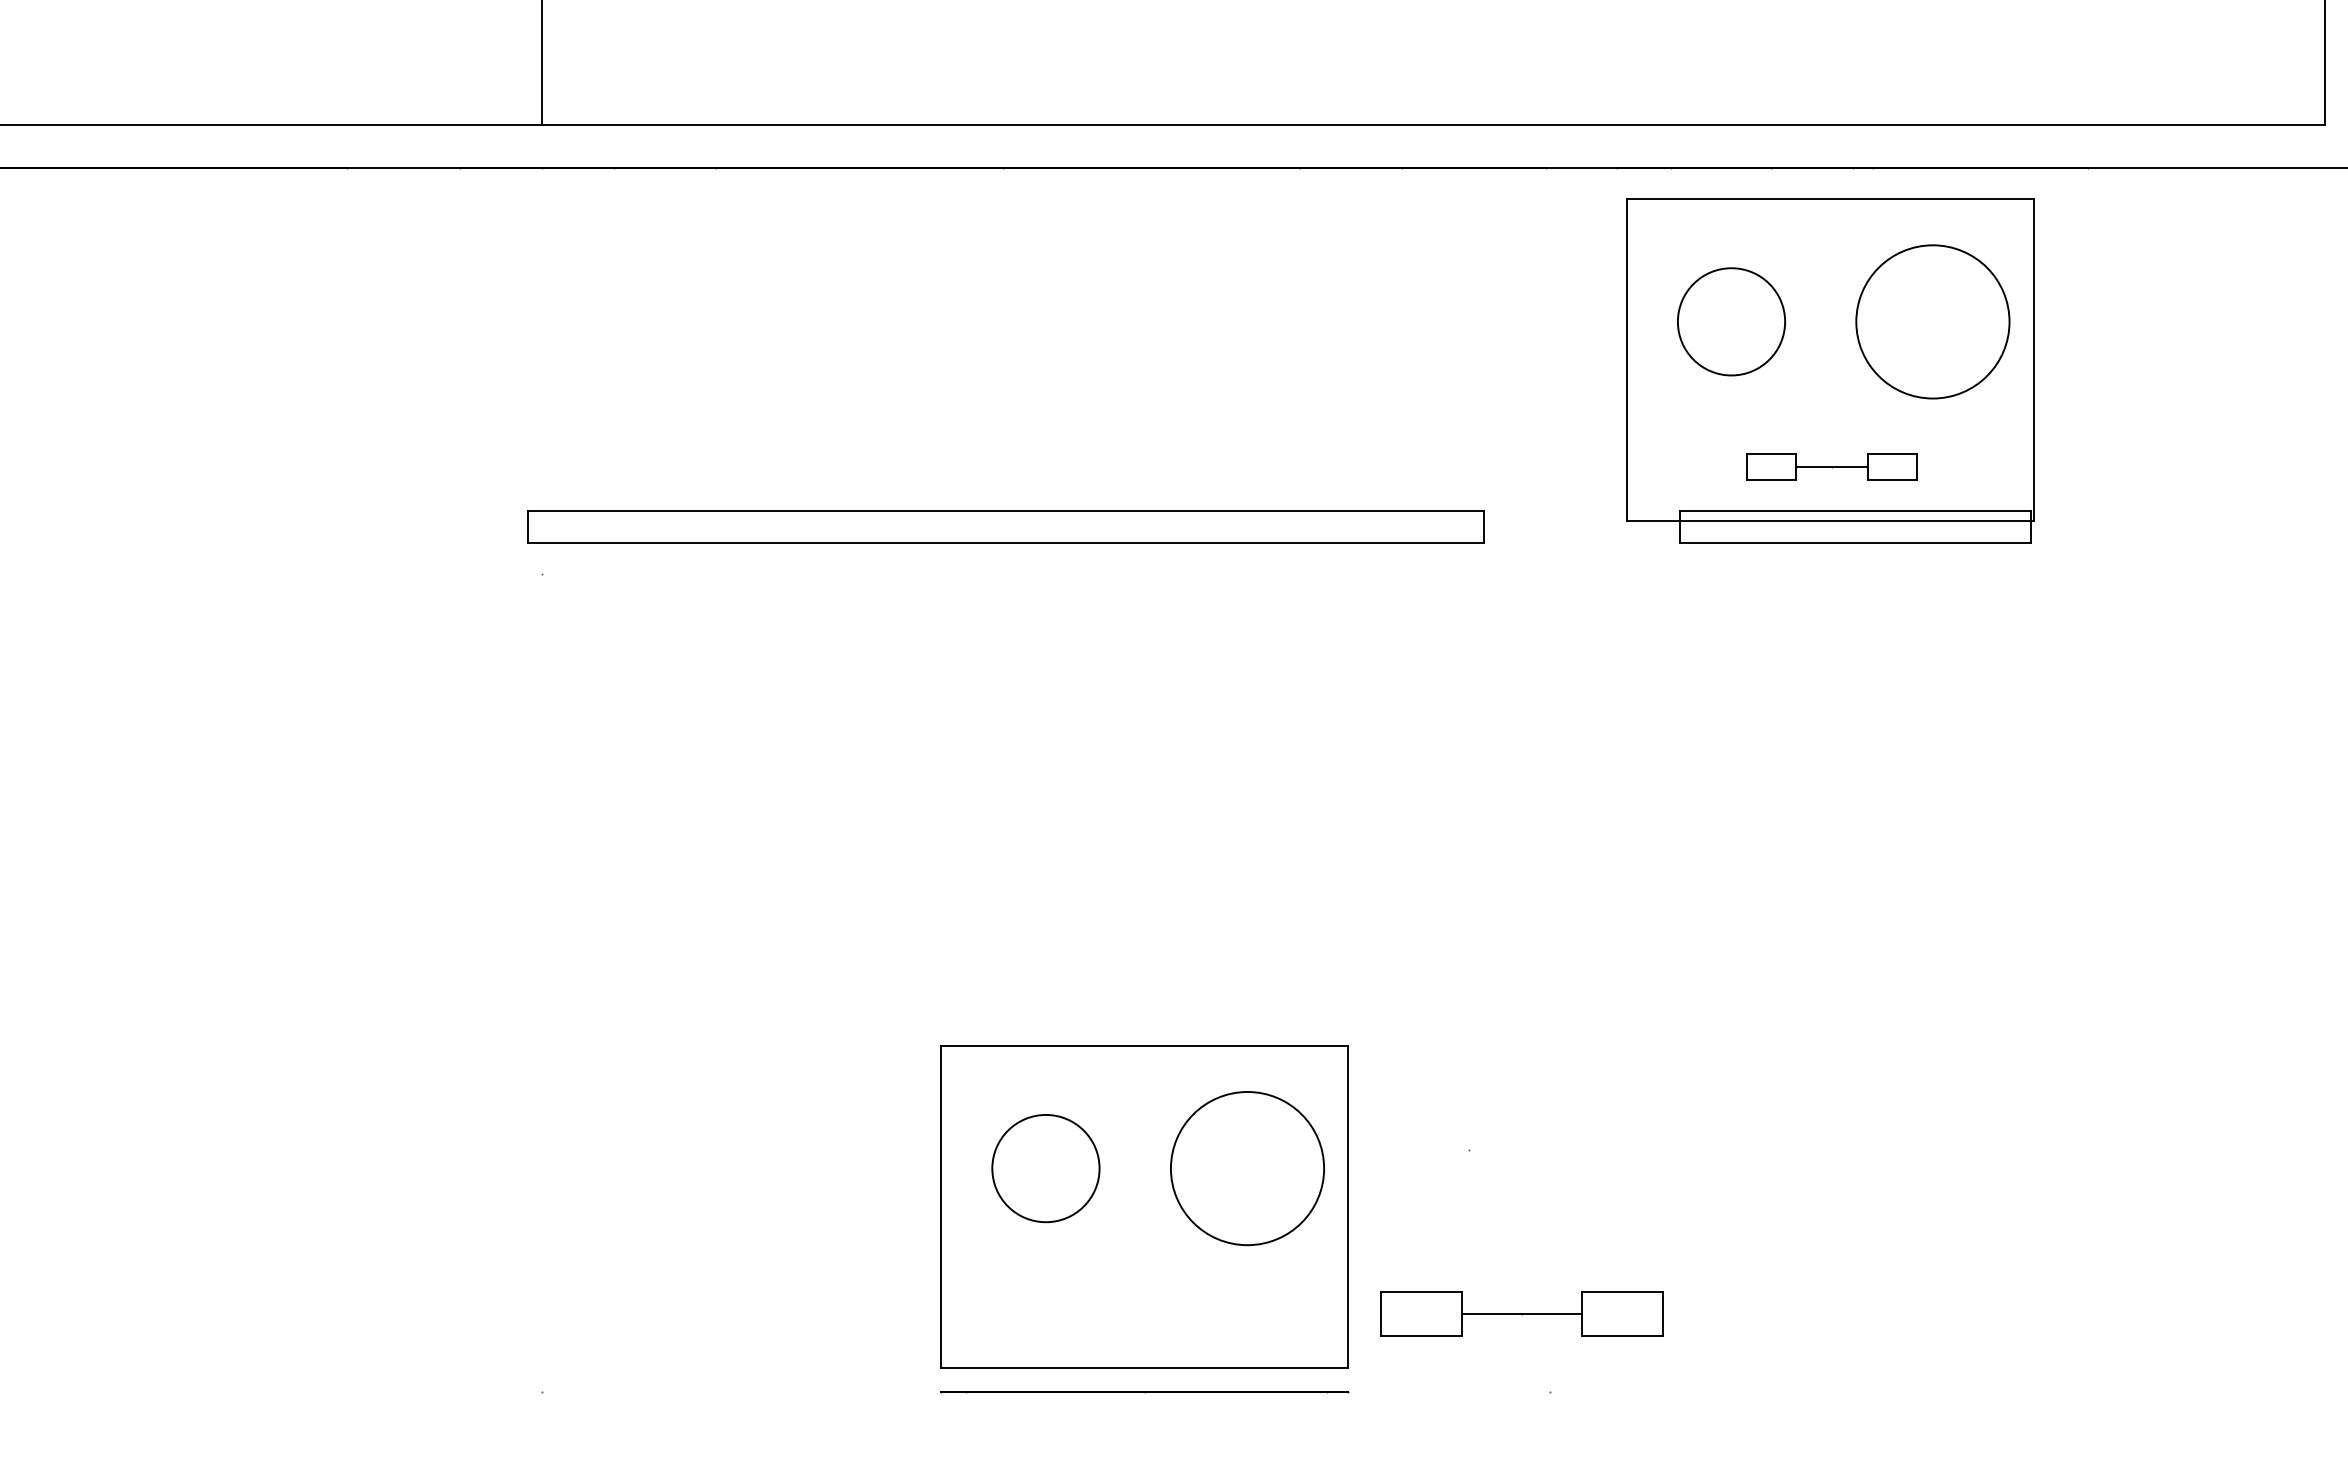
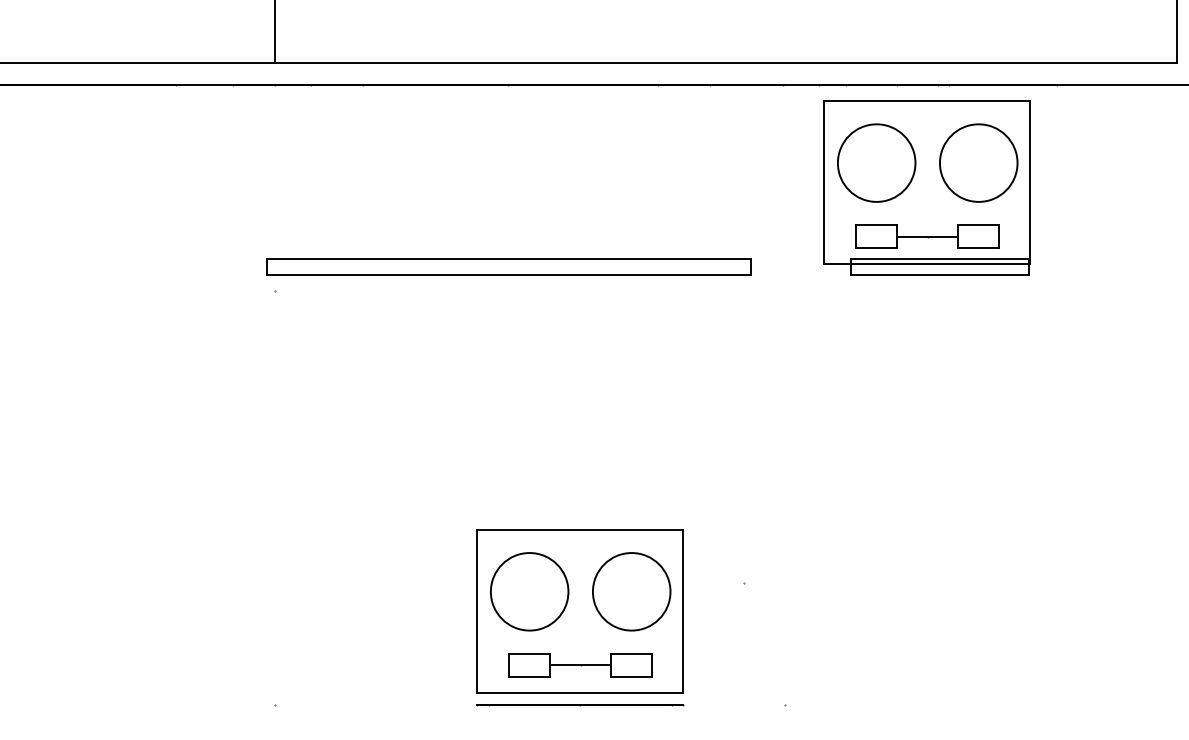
circle: (1730, 320) -> (876, 162), size x1.43
part: (1831, 466) -> (927, 236), size x1.67
circle: (1045, 1167) -> (529, 591), size x1.43
part: (1521, 1314) -> (580, 665), moved

